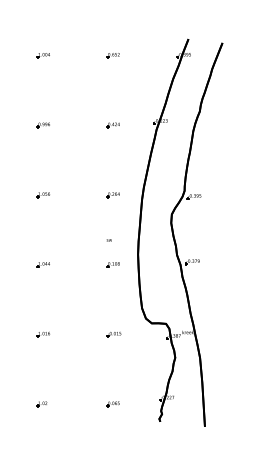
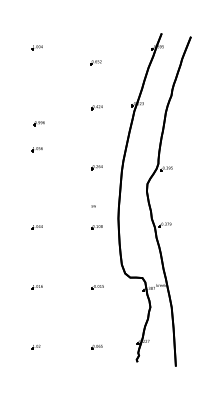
part: (112, 55) -> (95, 62), moved
part: (42, 125) -> (38, 123), moved
part: (42, 195) -> (36, 149), moved

